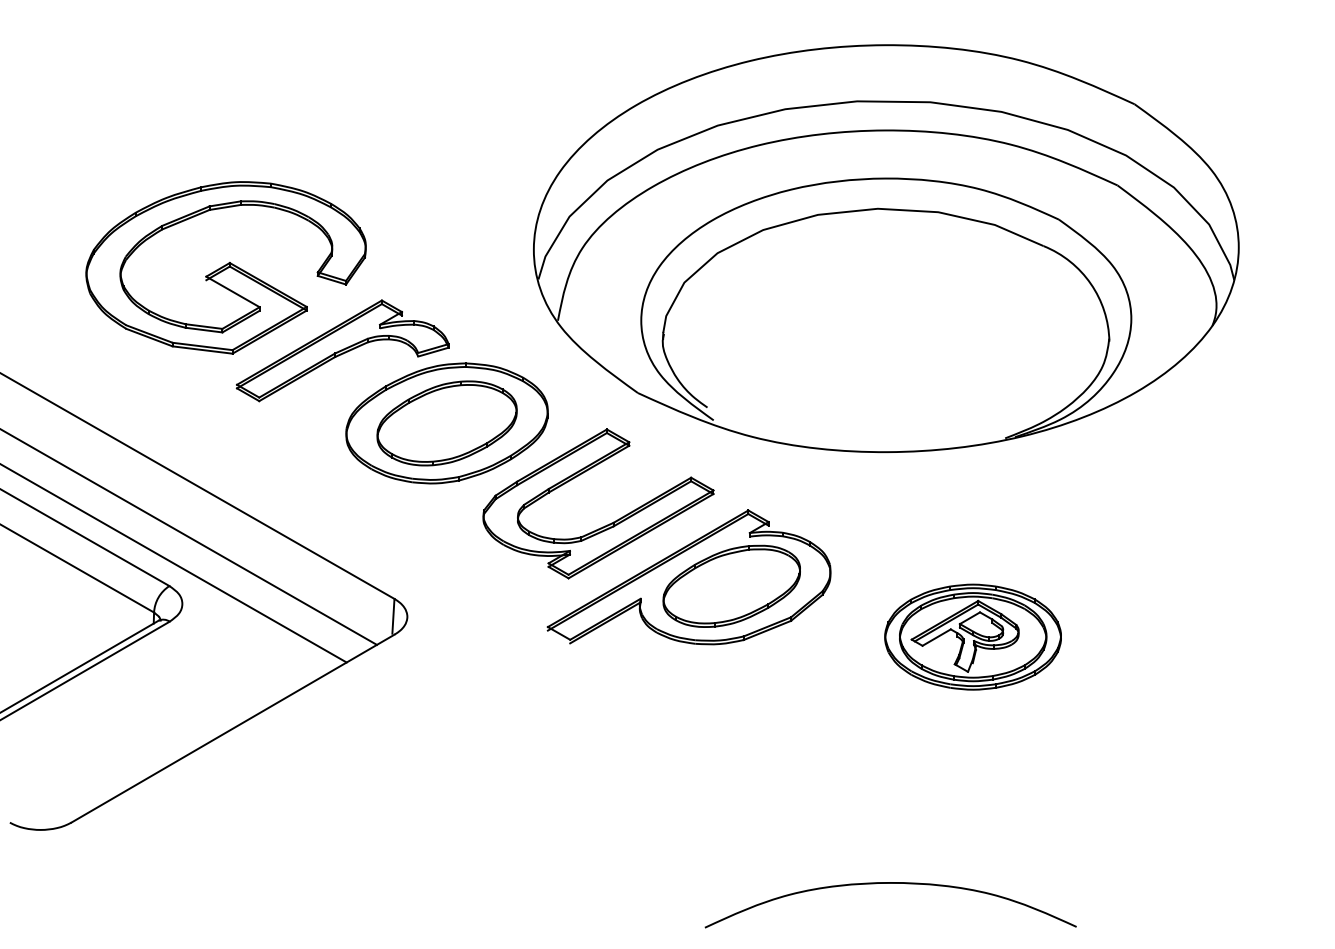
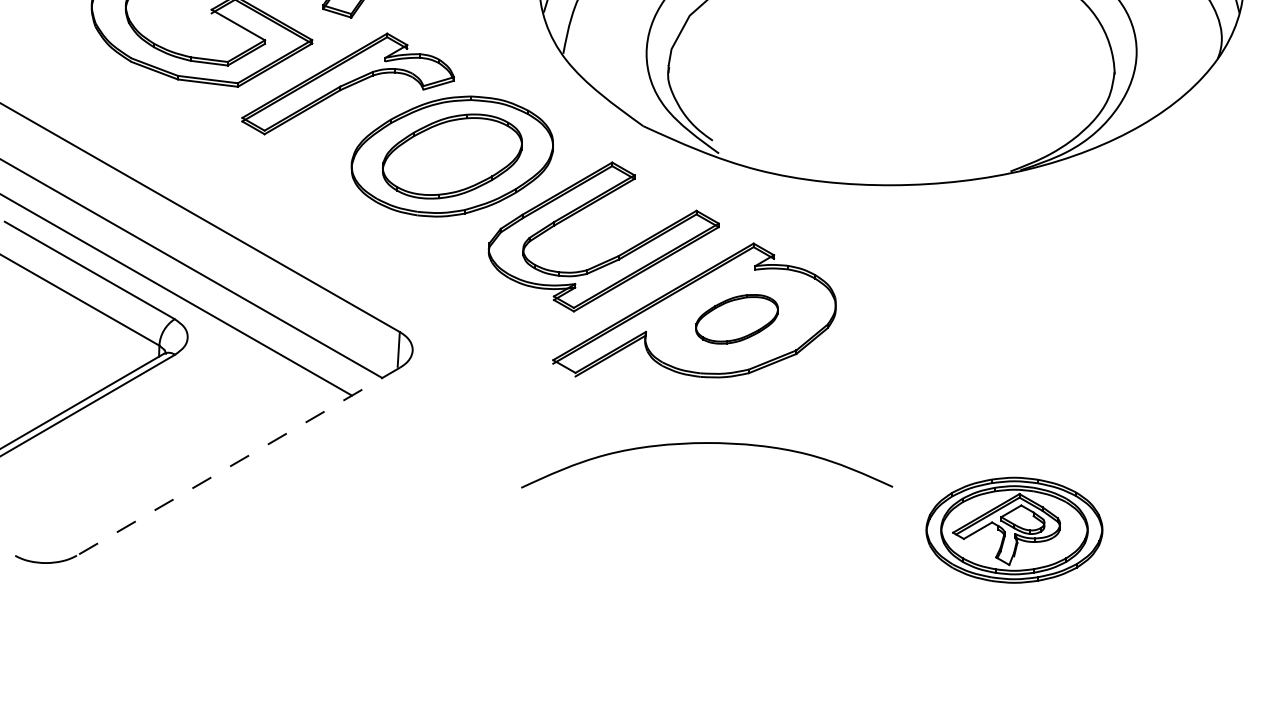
part: (731, 585) -> (736, 318), size x0.6
part: (972, 636) -> (1013, 529), moved
line: (233, 728) -> (238, 461), solid -> dashed
curve: (890, 883) -> (706, 443), moved

